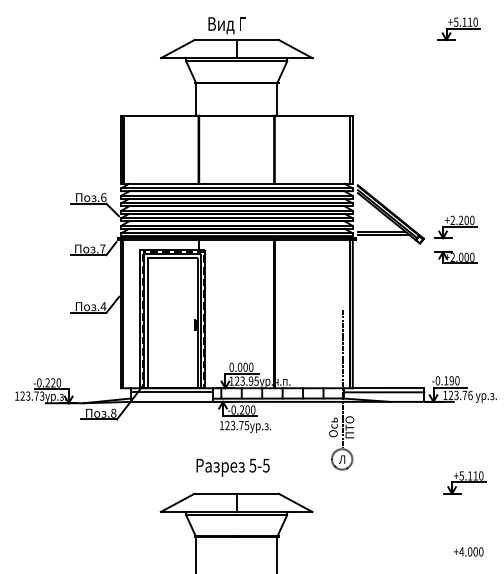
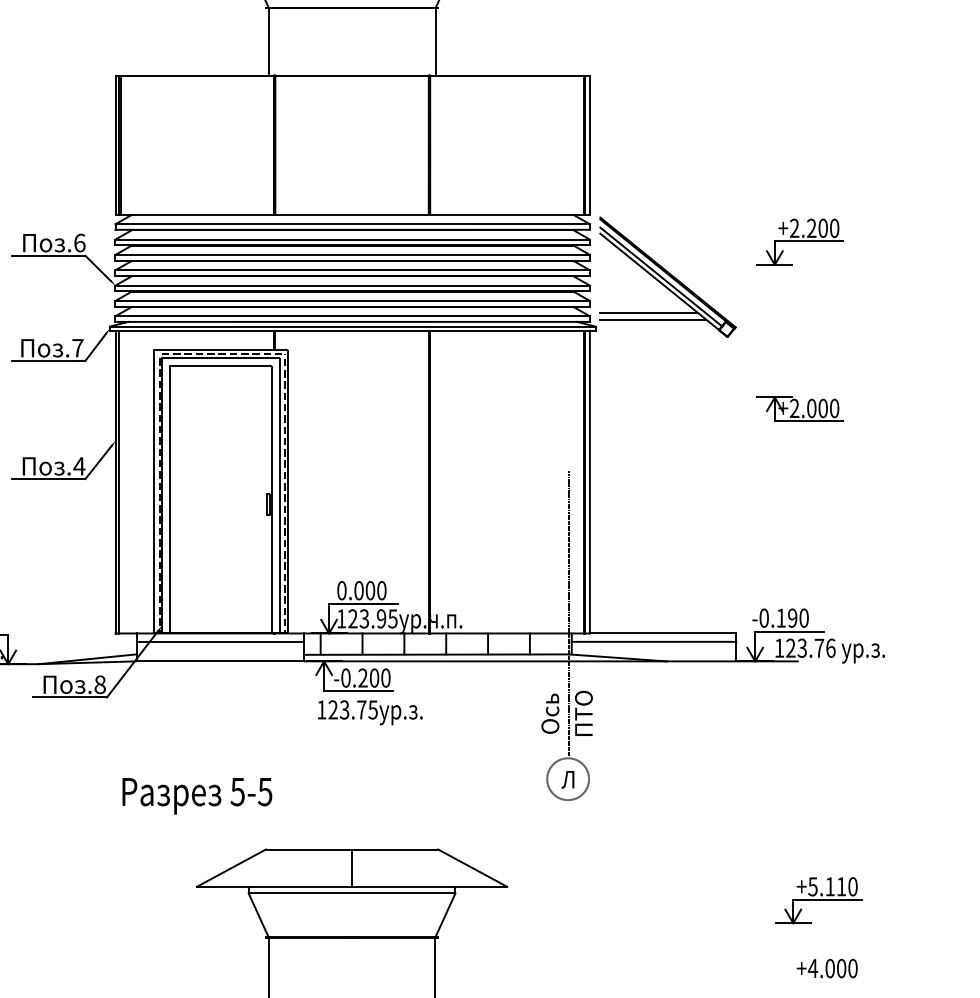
part: (455, 227) -> (800, 242), moved
part: (455, 256) -> (800, 406), moved
text: (232, 467) -> (196, 795), moved
part: (464, 482) -> (818, 900), moved

